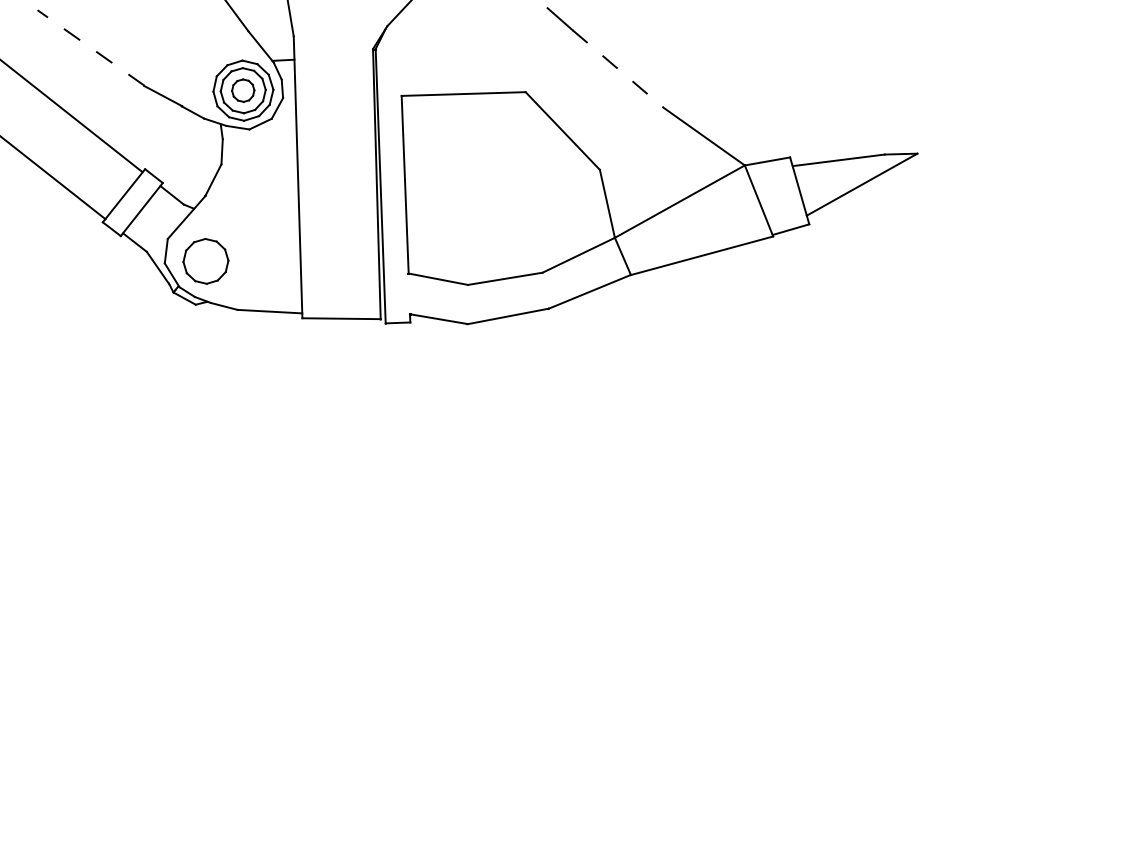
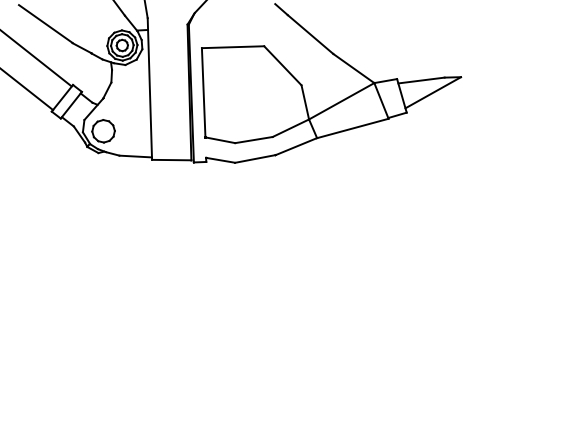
line: (90, 48) -> (45, 24), dashed -> solid
line: (617, 68) -> (310, 34), dashed -> solid

